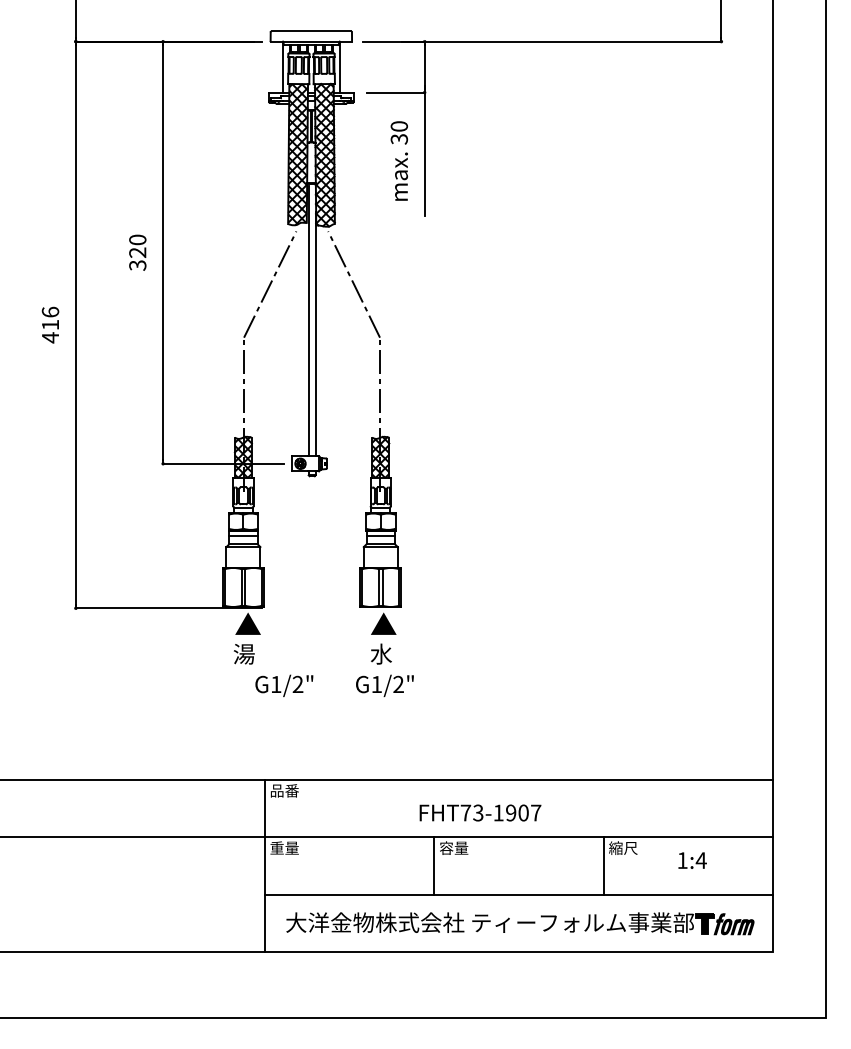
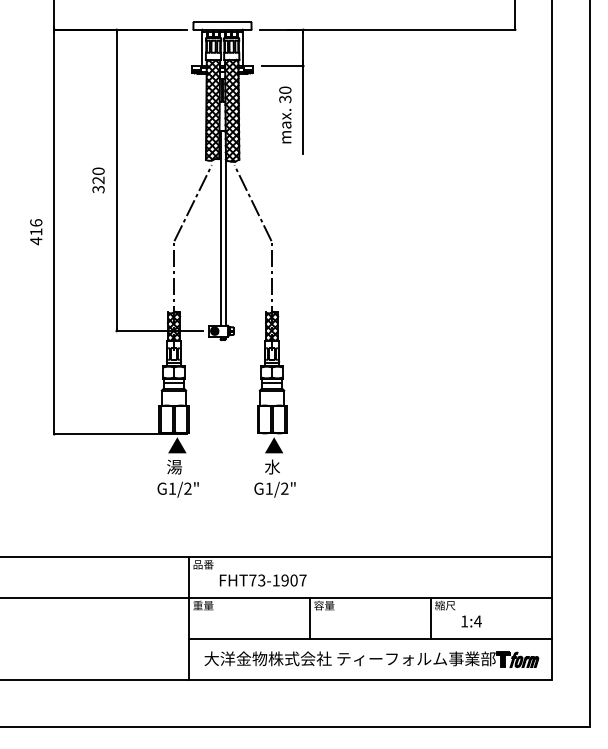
text: (283, 685) -> (177, 489), moved
text: (479, 813) -> (262, 580), moved
text: (692, 860) -> (471, 621), moved

